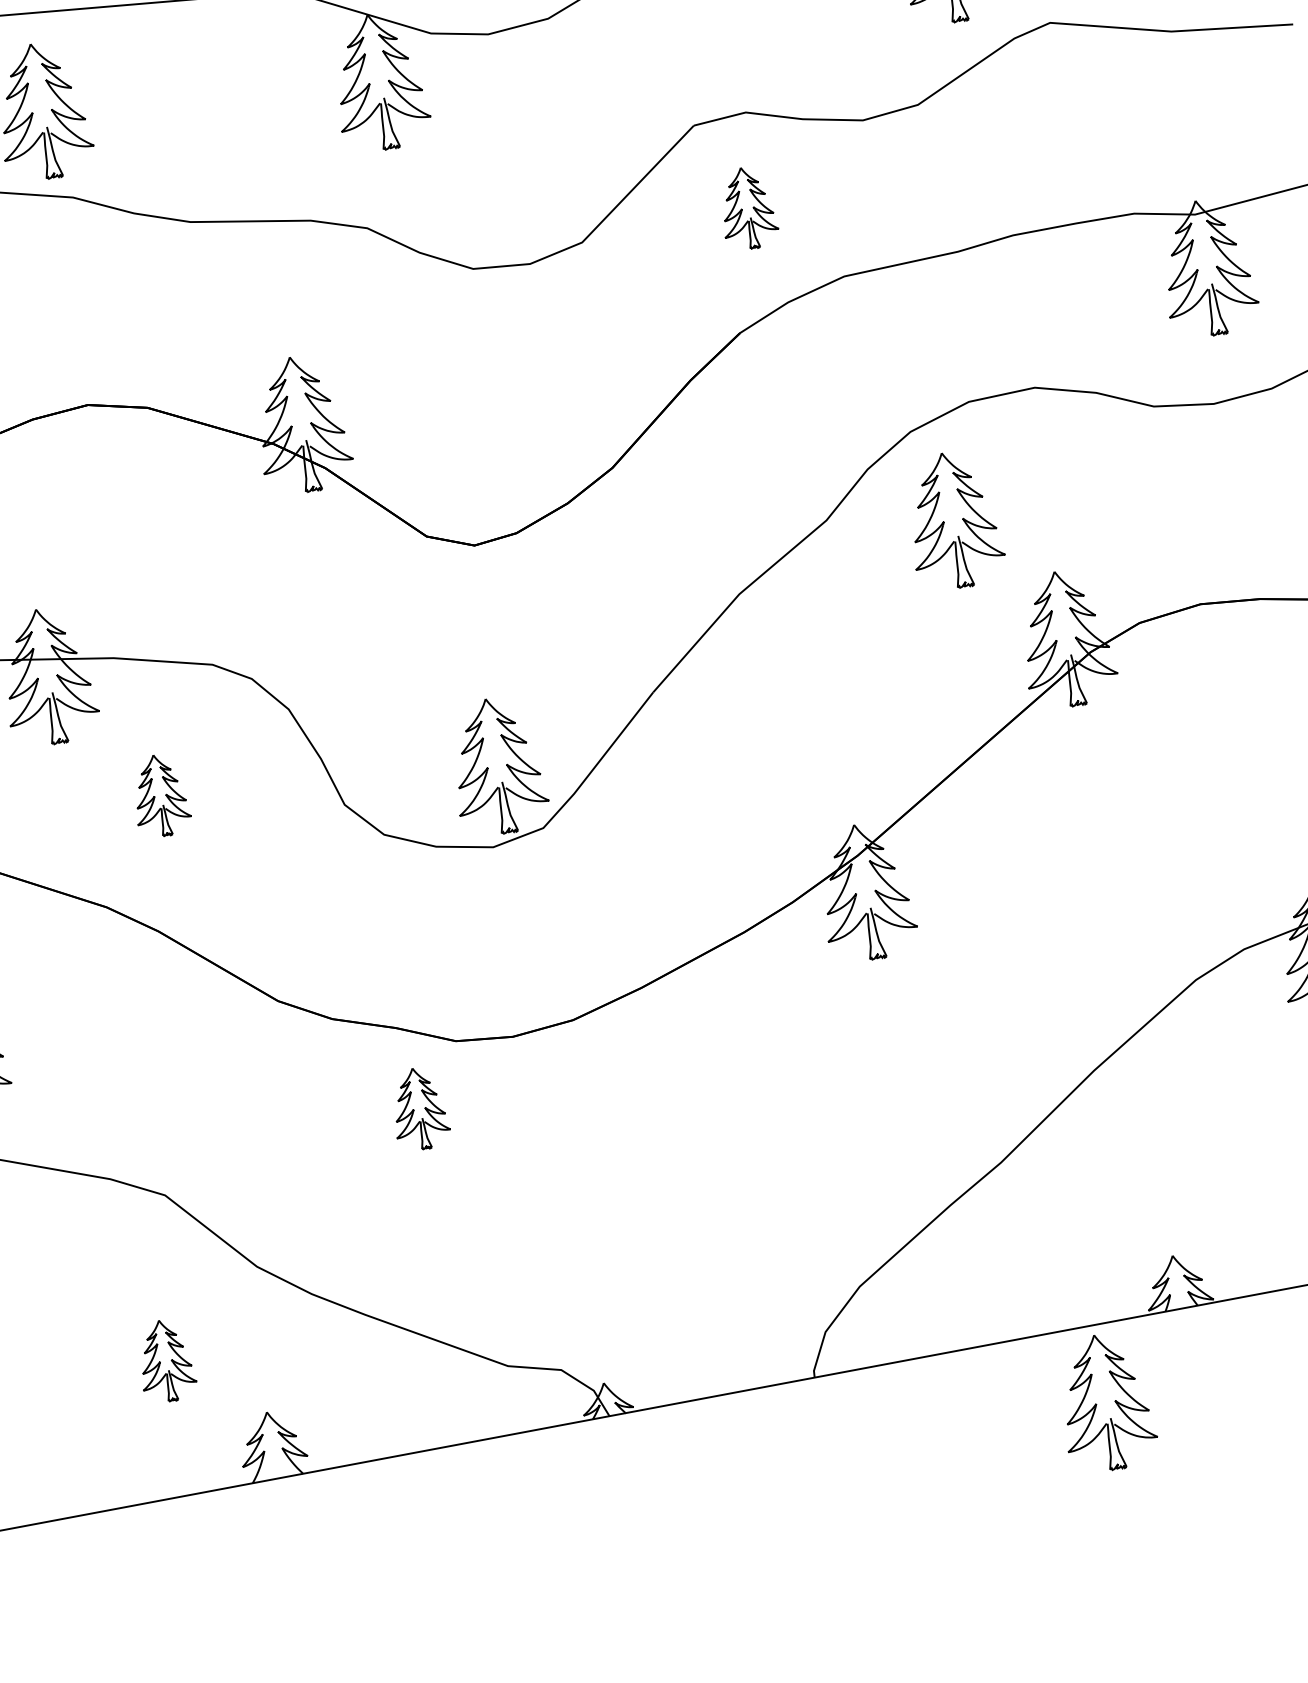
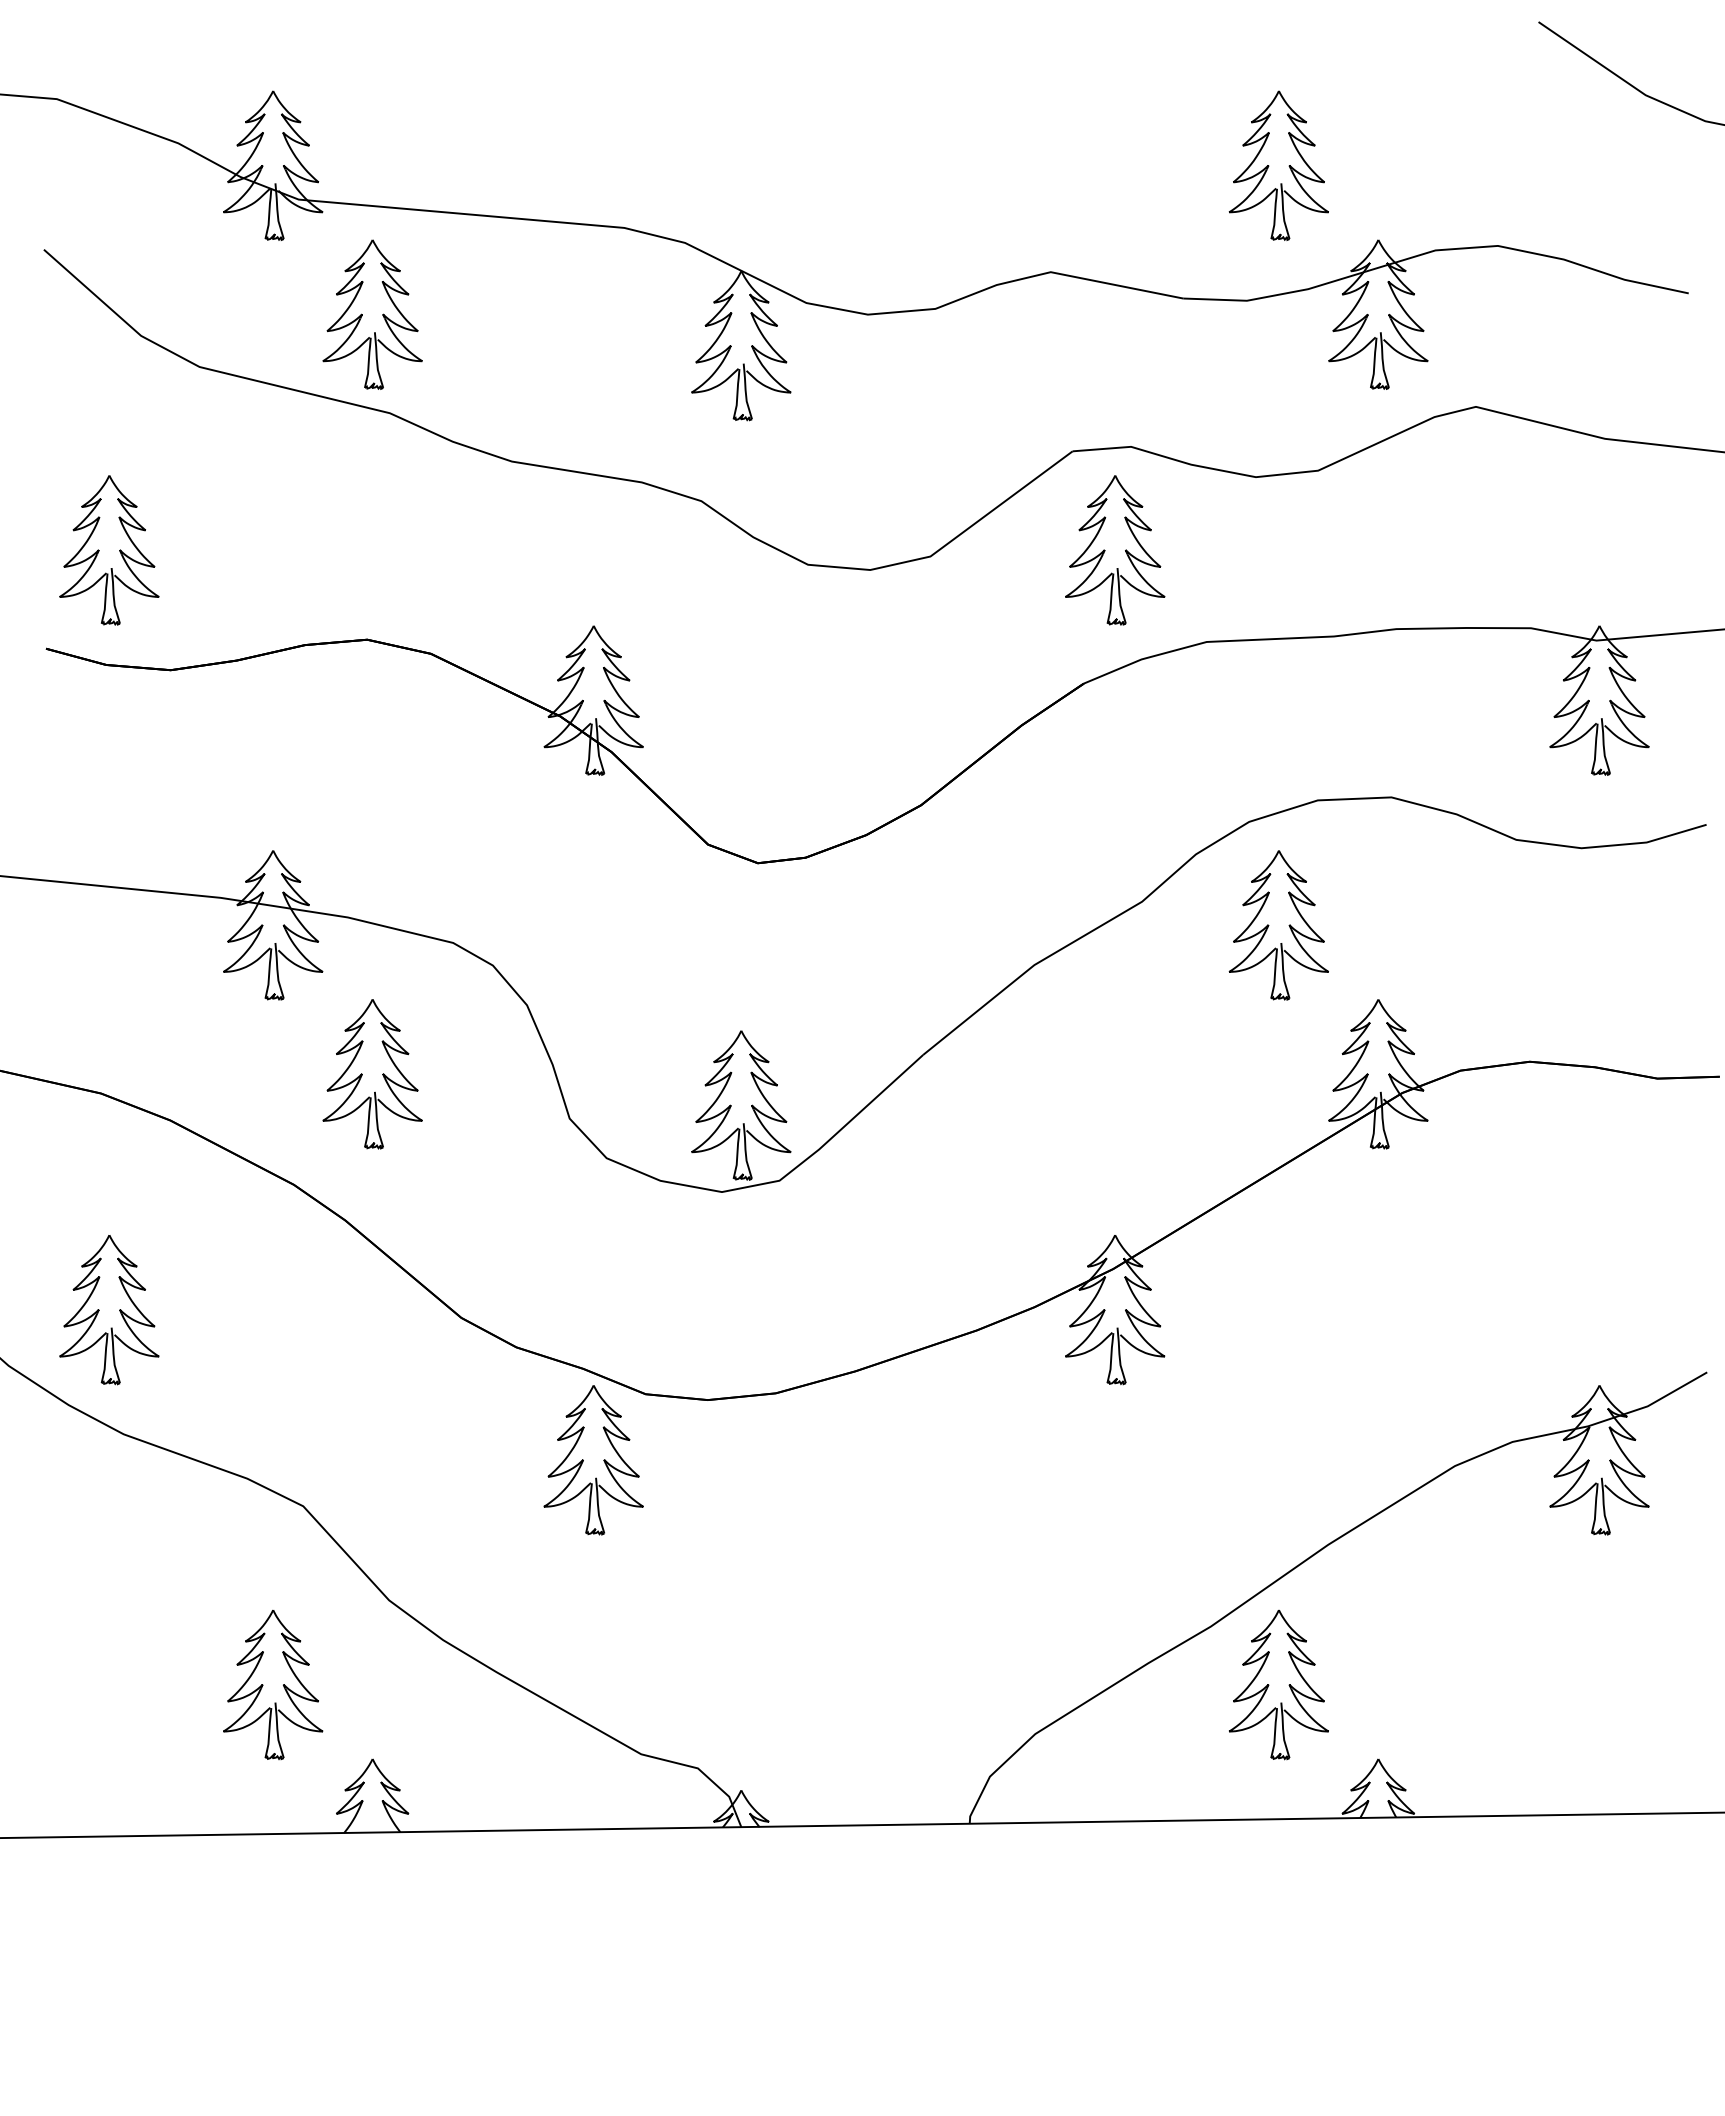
part: (747, 208) -> (1115, 550), size x1.67
part: (160, 795) -> (372, 1074), size x1.67
part: (419, 1109) -> (593, 1460), size x1.67
part: (166, 1360) -> (273, 1684), size x1.67
part: (1105, 1402) -> (1278, 1684), moved

